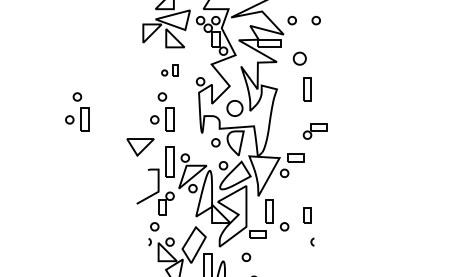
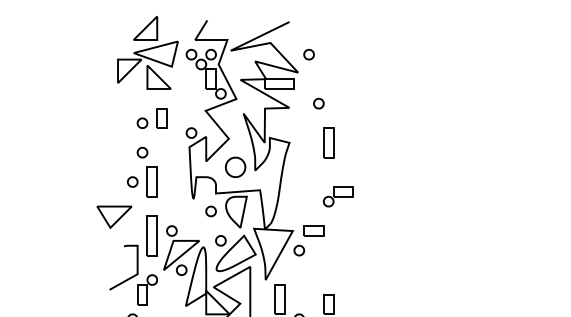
part: (315, 20) -> (338, 54), removed
part: (299, 58) -> (318, 103), size x0.62
part: (169, 70) -> (151, 118), size x1.43
part: (77, 111) -> (33, 171), removed

